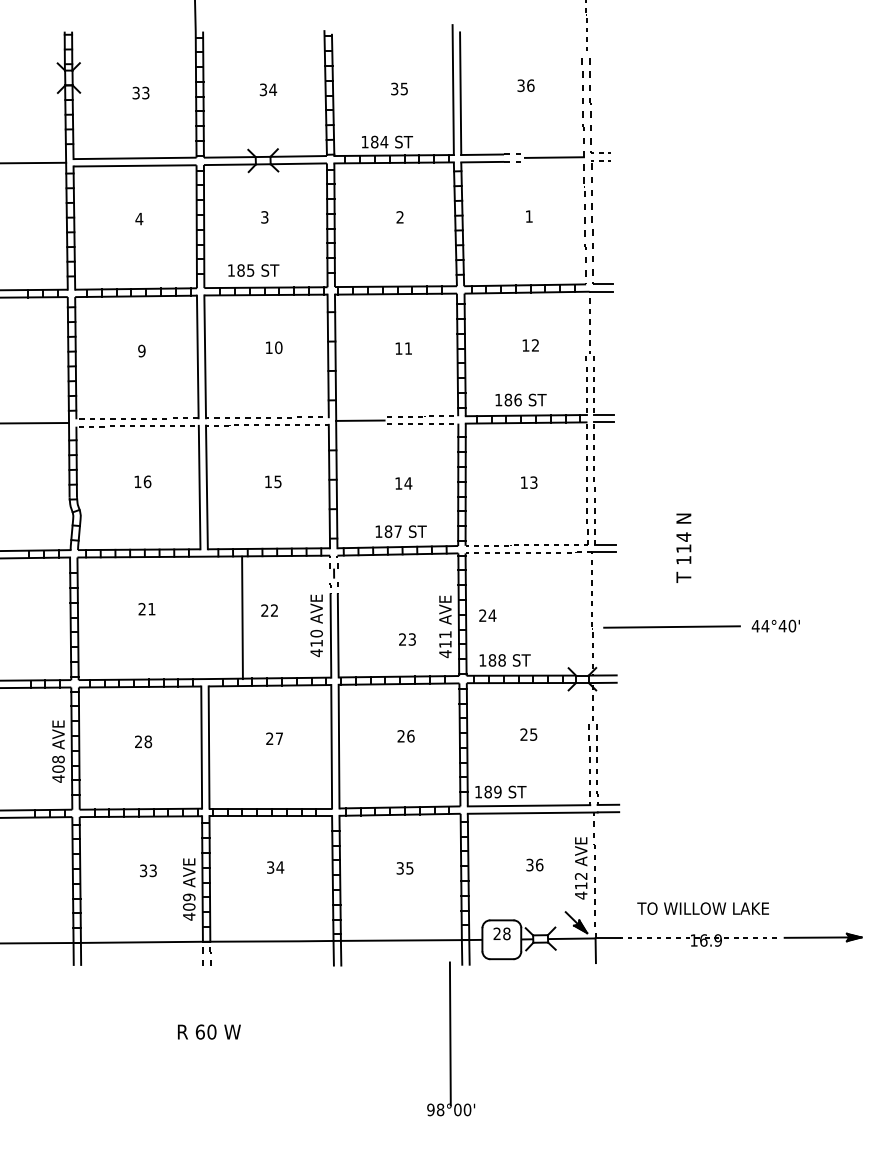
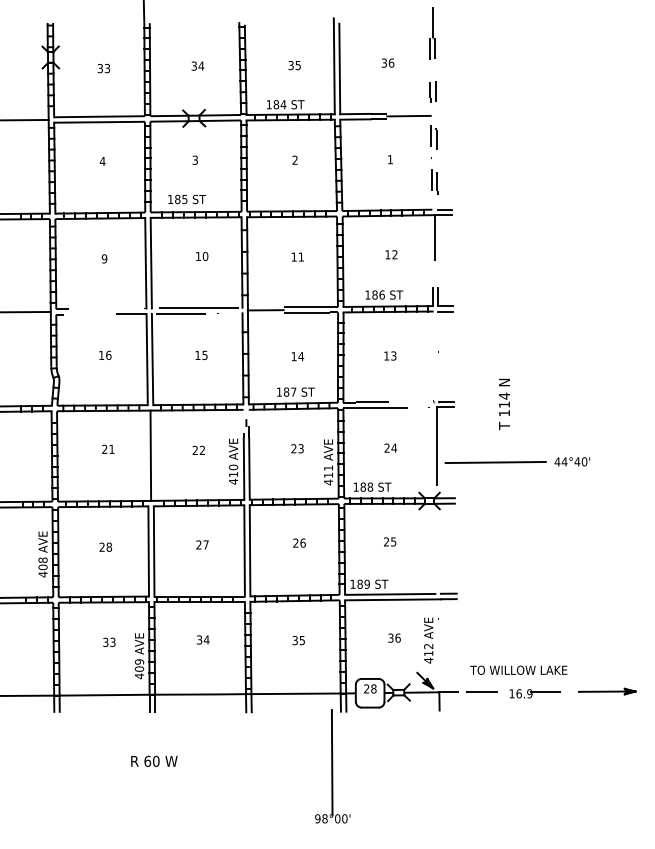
text: (487, 614) -> (390, 447), moved
line: (242, 617) -> (150, 455), moved
text: (407, 639) -> (297, 448), moved

